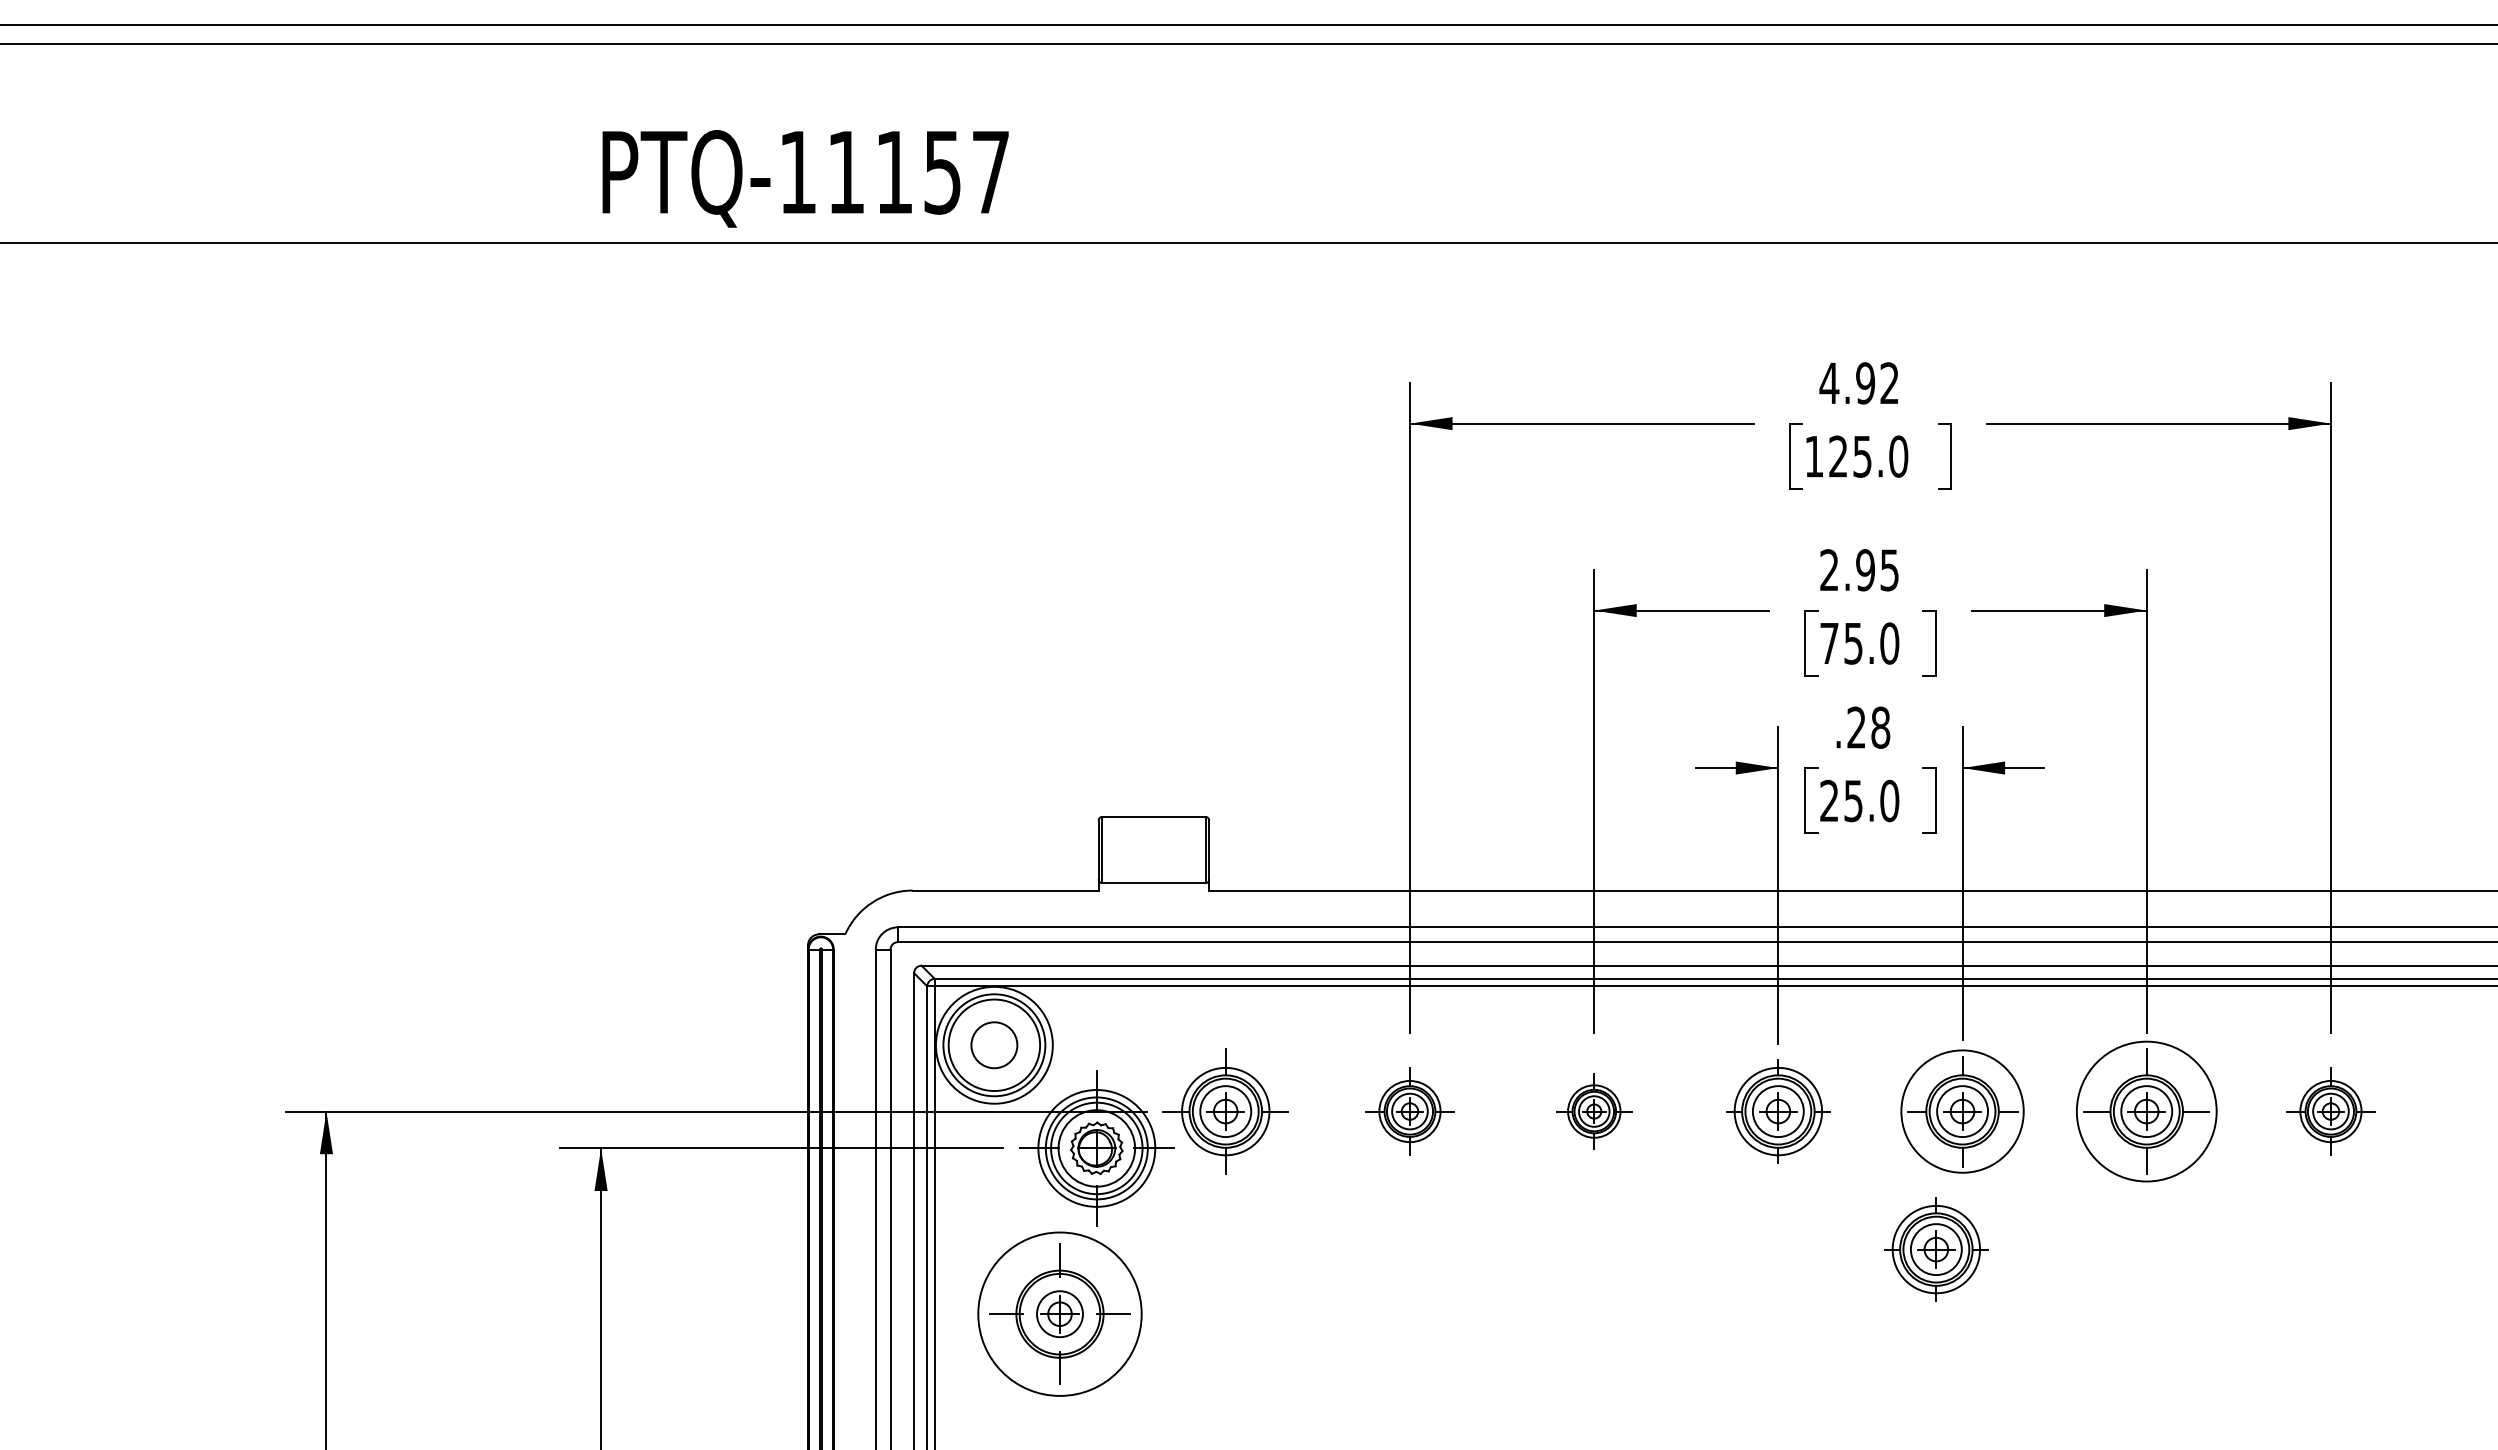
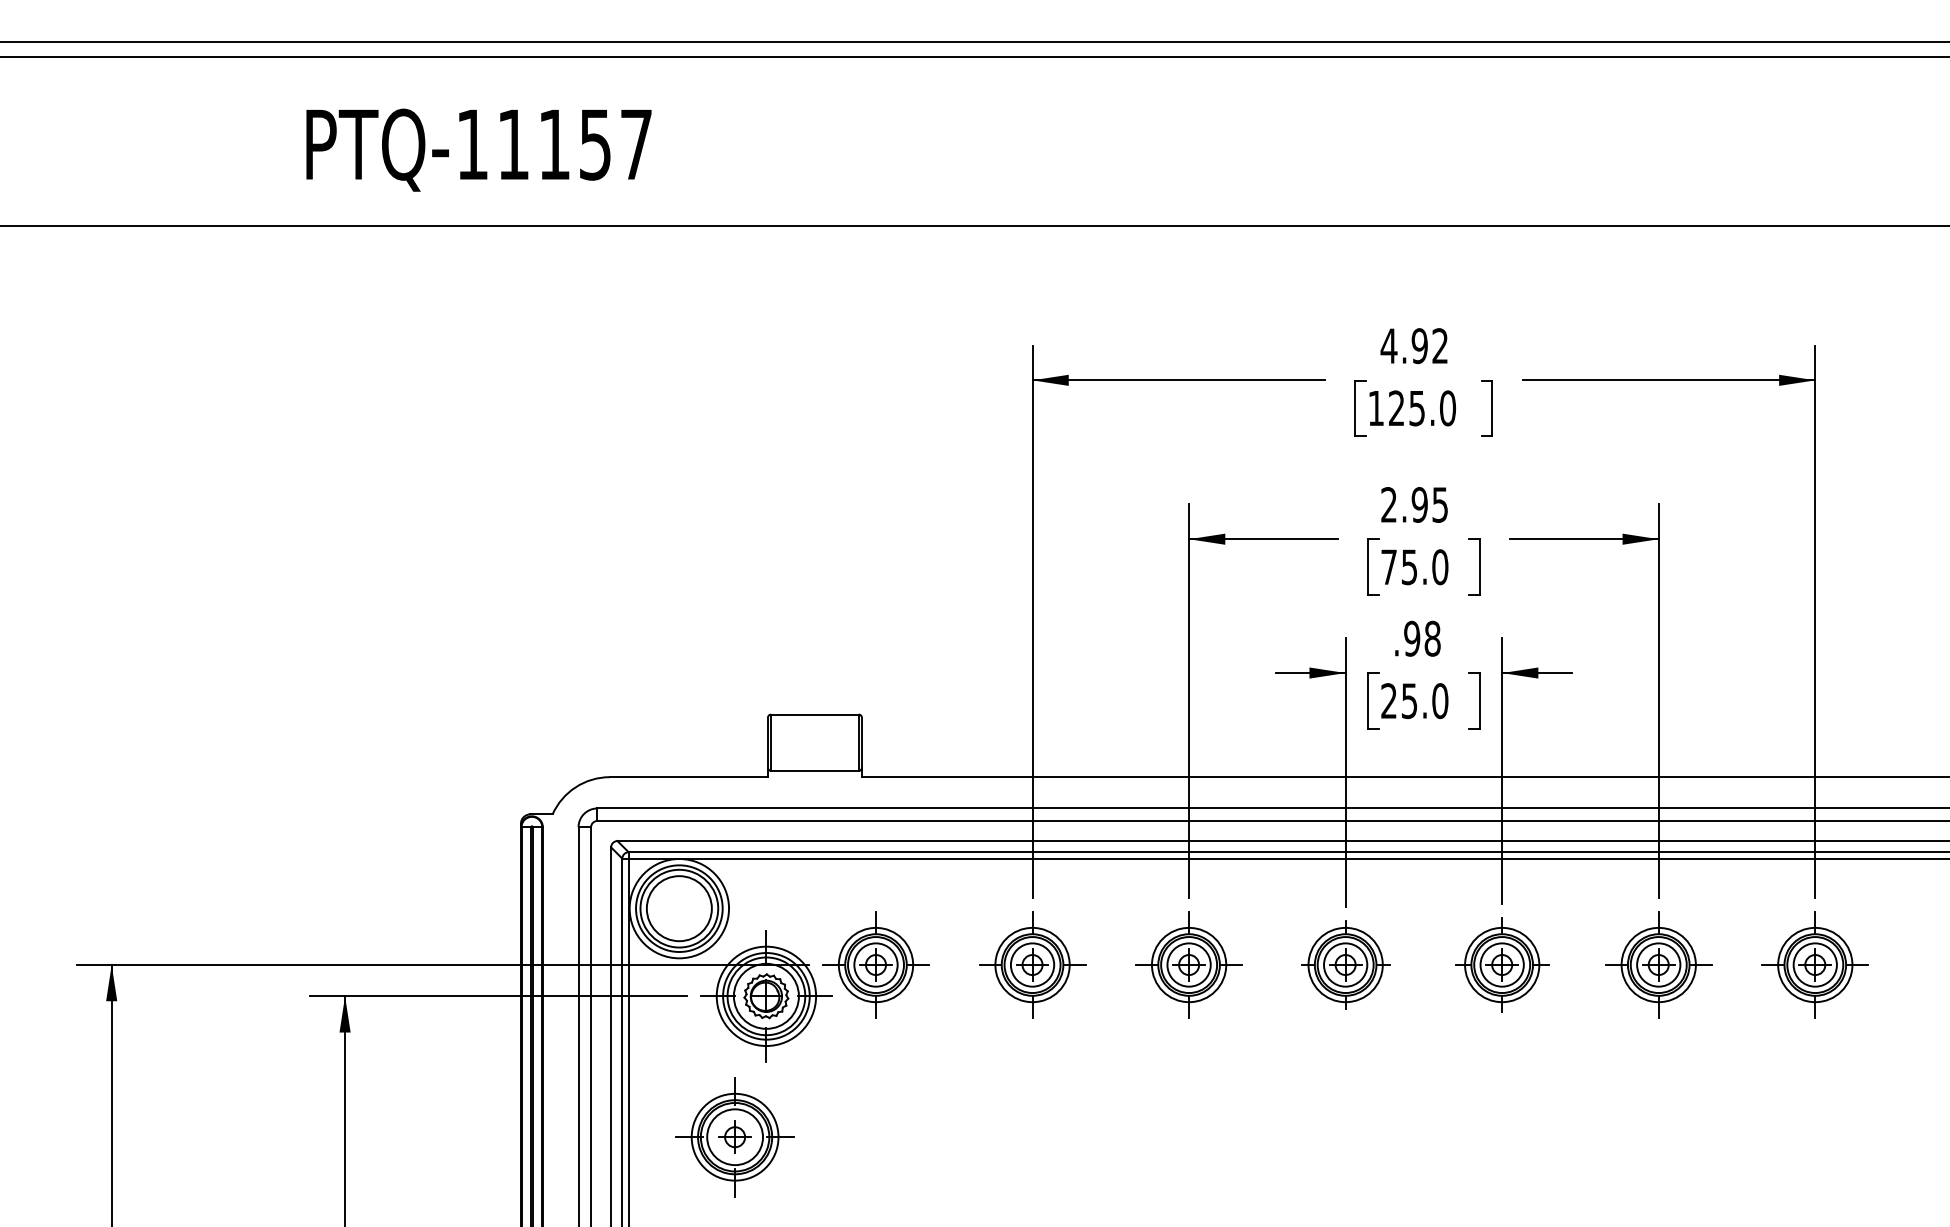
text: (805, 178) -> (478, 149), moved
text: (1856, 727) -> (1412, 638), .28 -> .98
circle: (994, 1045) -> (679, 908), size x1.67
part: (1409, 1111) -> (1032, 964), size x1.43
part: (1594, 1111) -> (1189, 964), size x1.67
circle: (1962, 1111) -> (1502, 964), size x0.71
circle: (2146, 1111) -> (1658, 964), size x0.62
part: (2330, 1111) -> (1814, 964), size x1.43
part: (1936, 1249) -> (1480, 1082), removed
circle: (1059, 1314) -> (734, 1137), size x0.62
circle: (1059, 1314) -> (734, 1137), size x1.43

